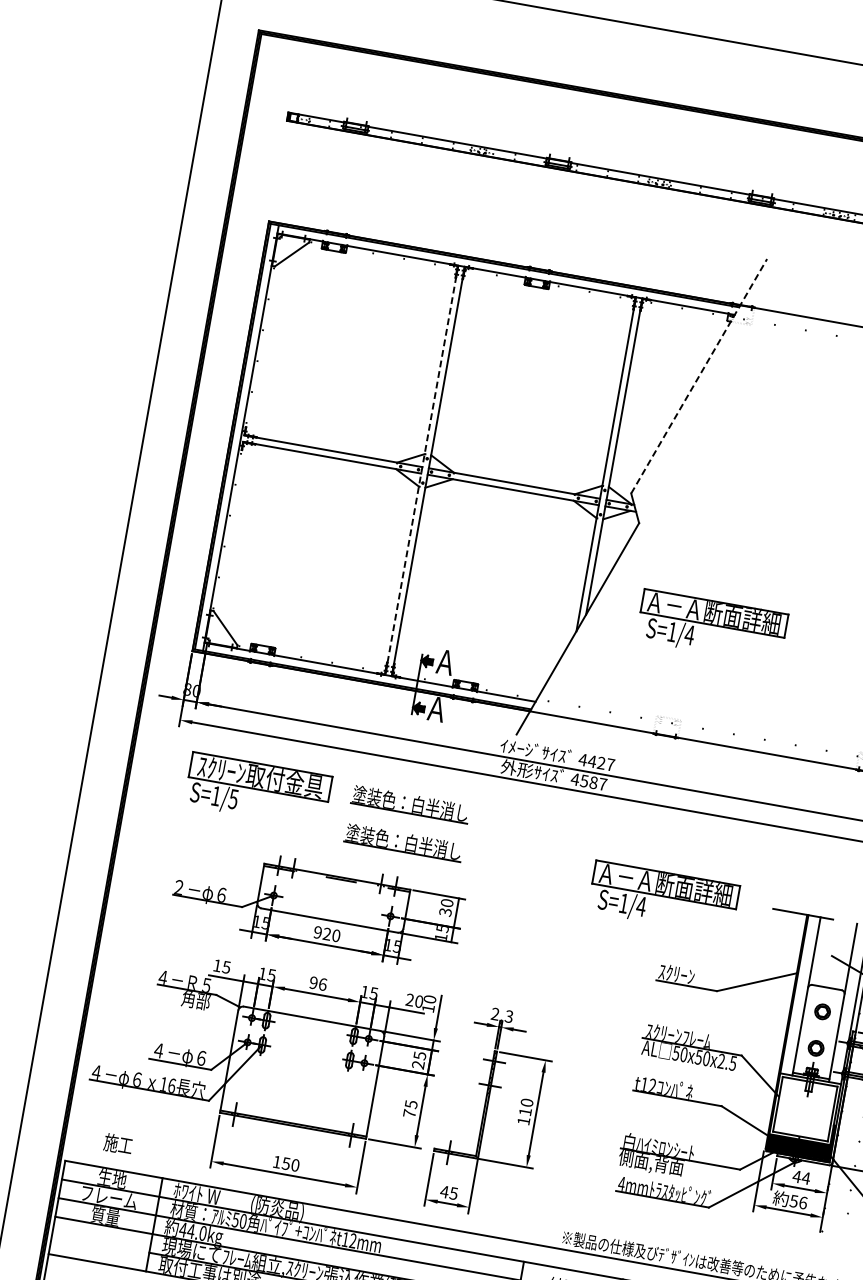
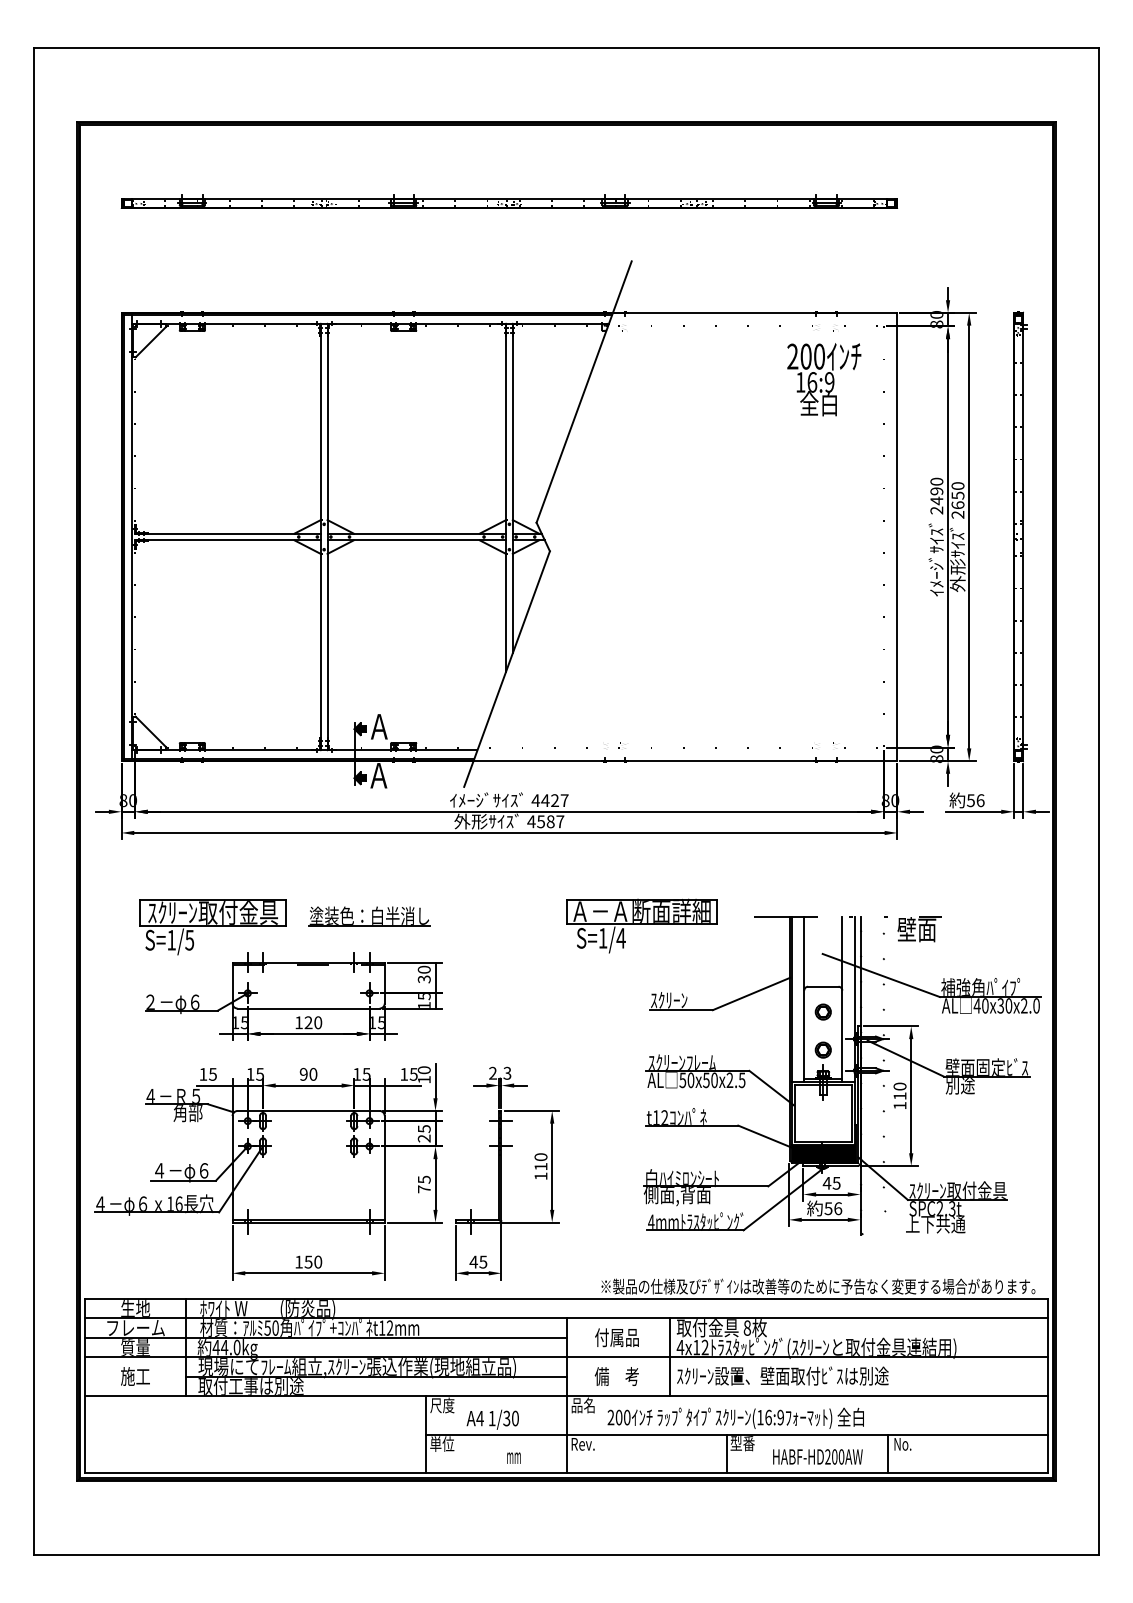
line: (699, 375) -> (584, 391), dashed -> solid
line: (421, 470) -> (320, 537), dashed -> solid
part: (711, 626) -> (641, 642), removed
part: (257, 790) -> (212, 927), moved
part: (410, 804) -> (369, 876), removed
text: (317, 932) -> (298, 1022), 920 -> 120
text: (322, 984) -> (313, 1074), 96 -> 90
text: (414, 1000) -> (408, 1074), 20 -> 15
text: (118, 1144) -> (135, 1376), moved
text: (805, 1178) -> (836, 1183), 44 -> 45

